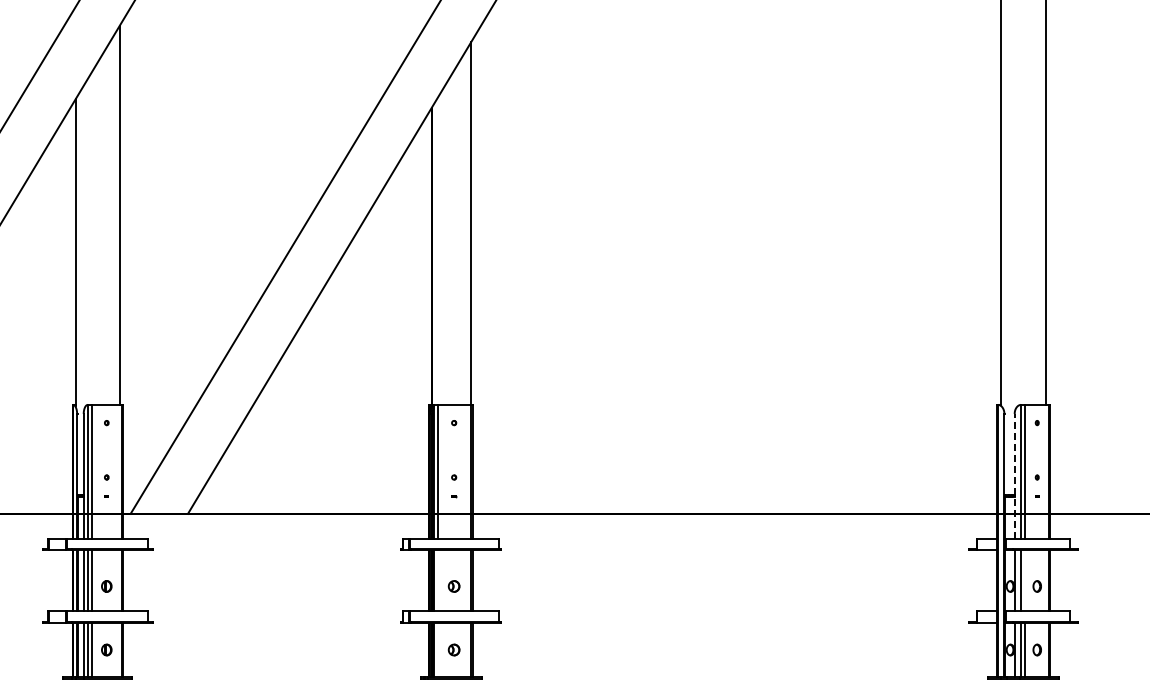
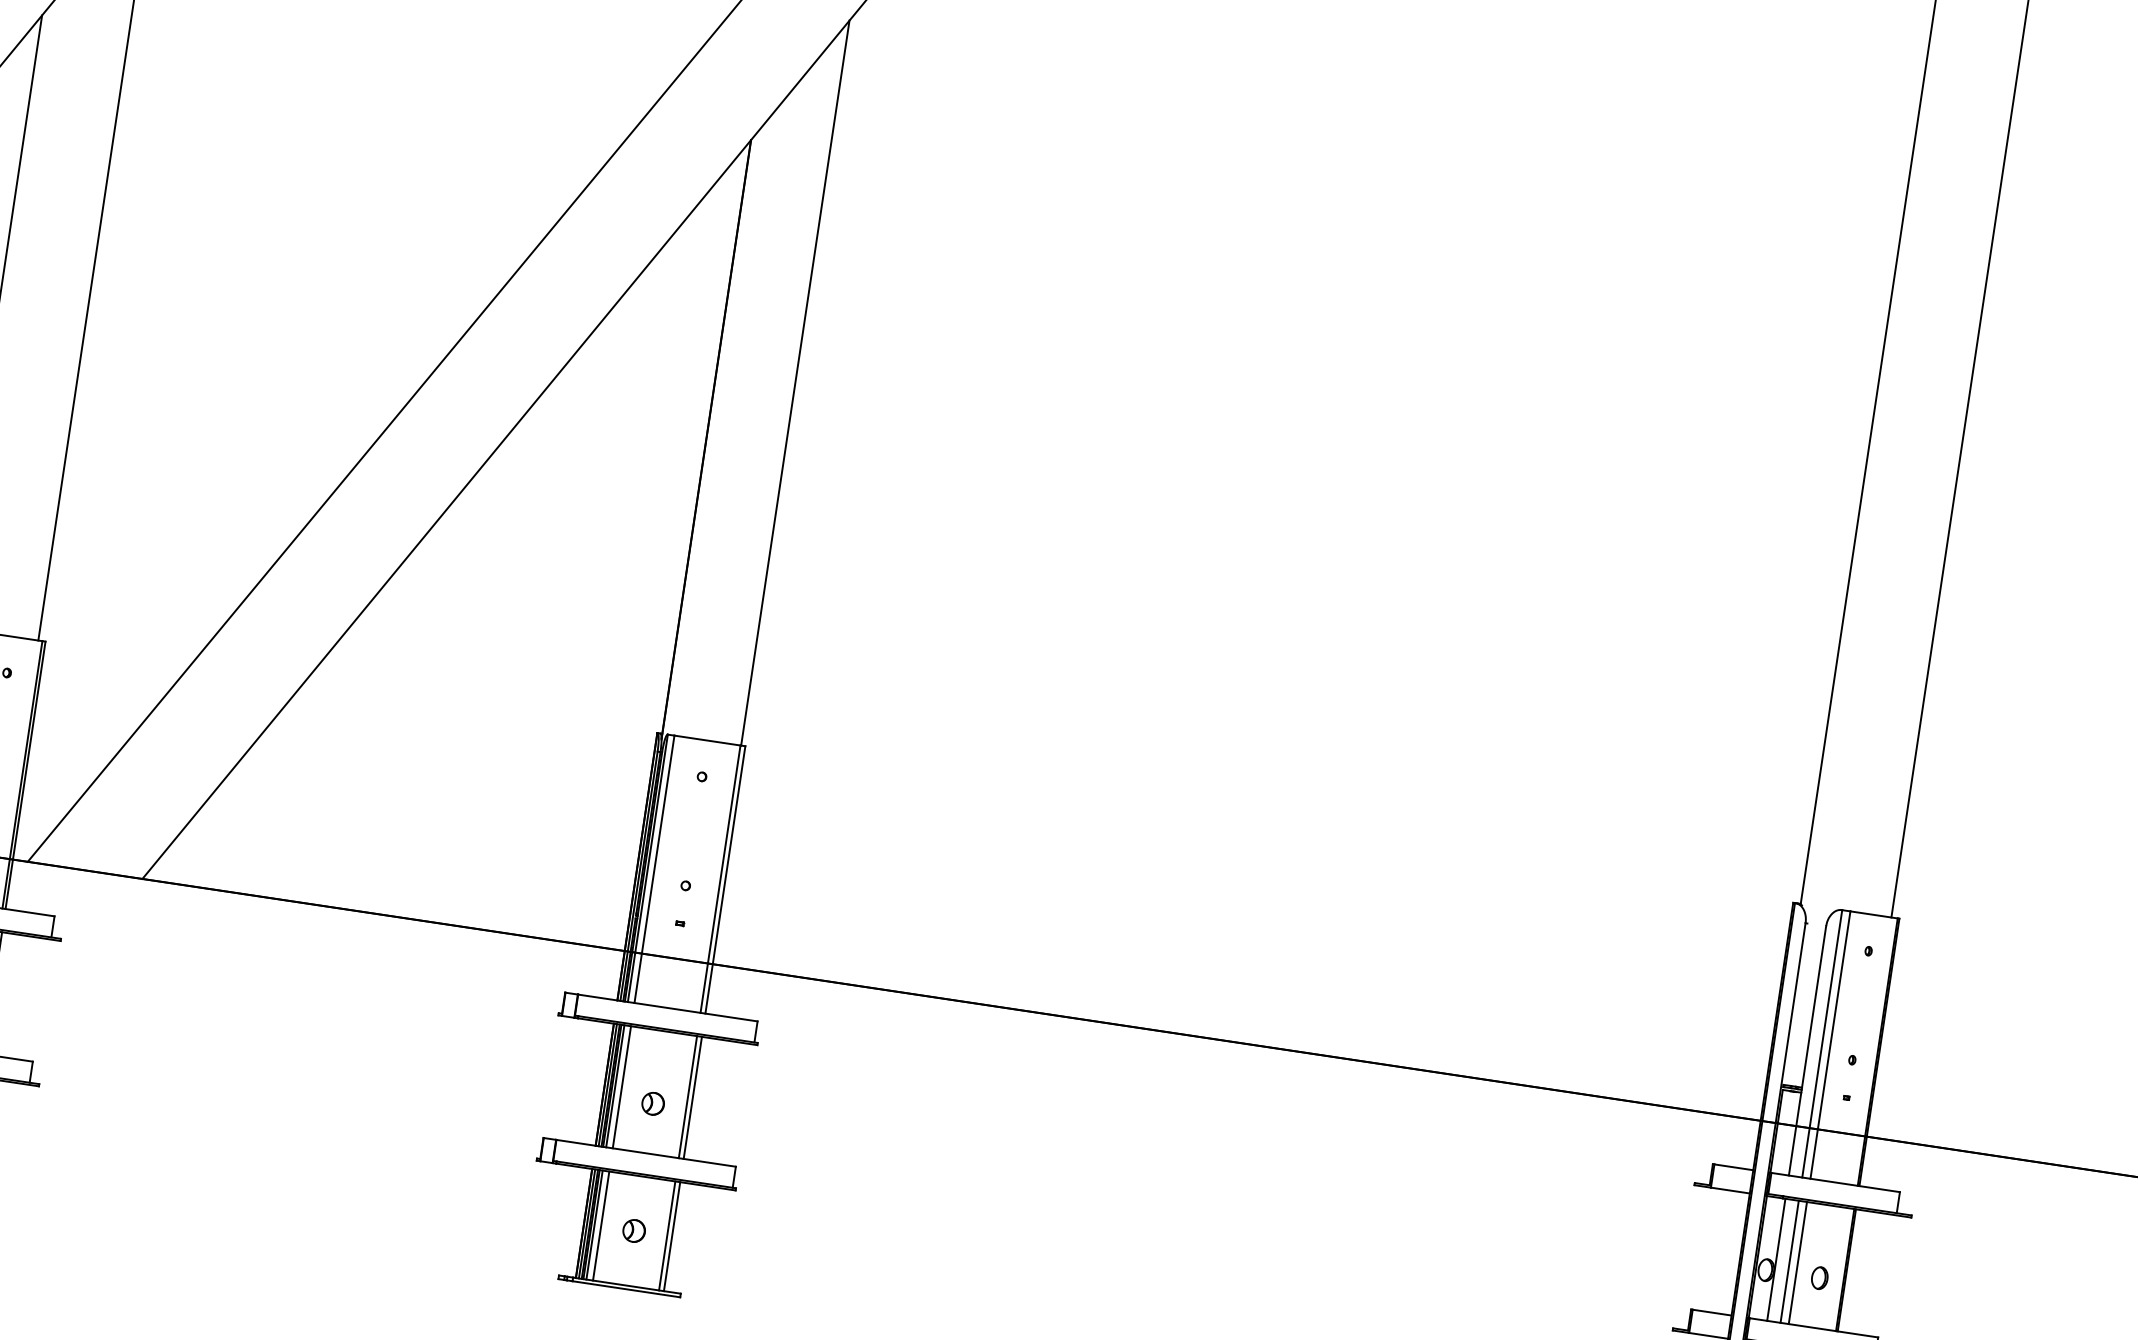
line: (1014, 475) -> (1807, 1049), dashed -> solid
line: (437, 580) -> (621, 1086), added
line: (1025, 580) -> (1798, 1262), added
line: (437, 649) -> (601, 1224), added

